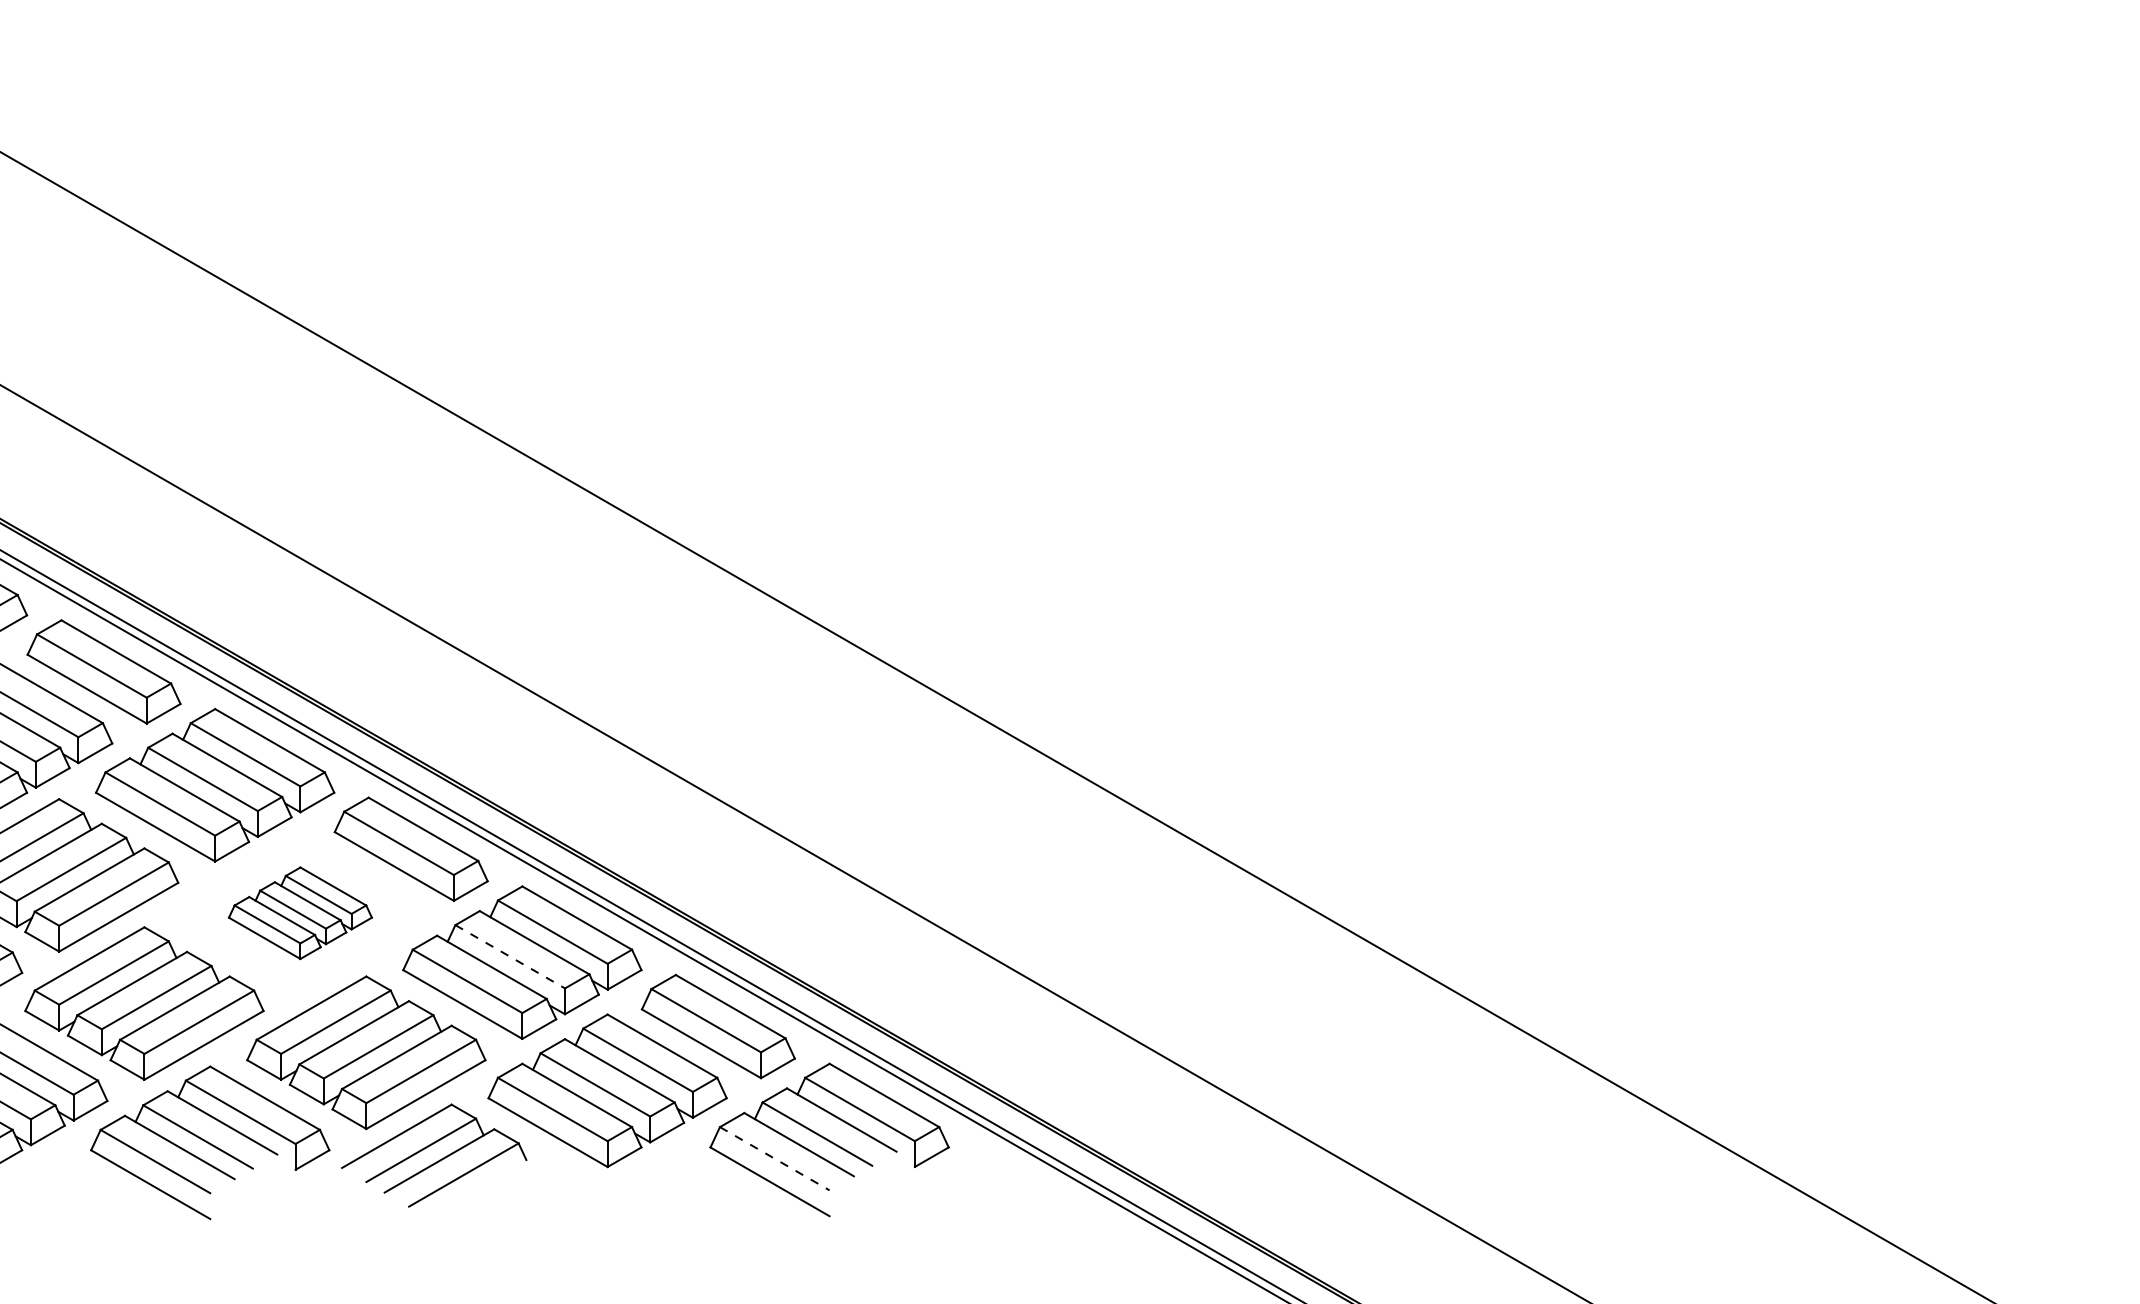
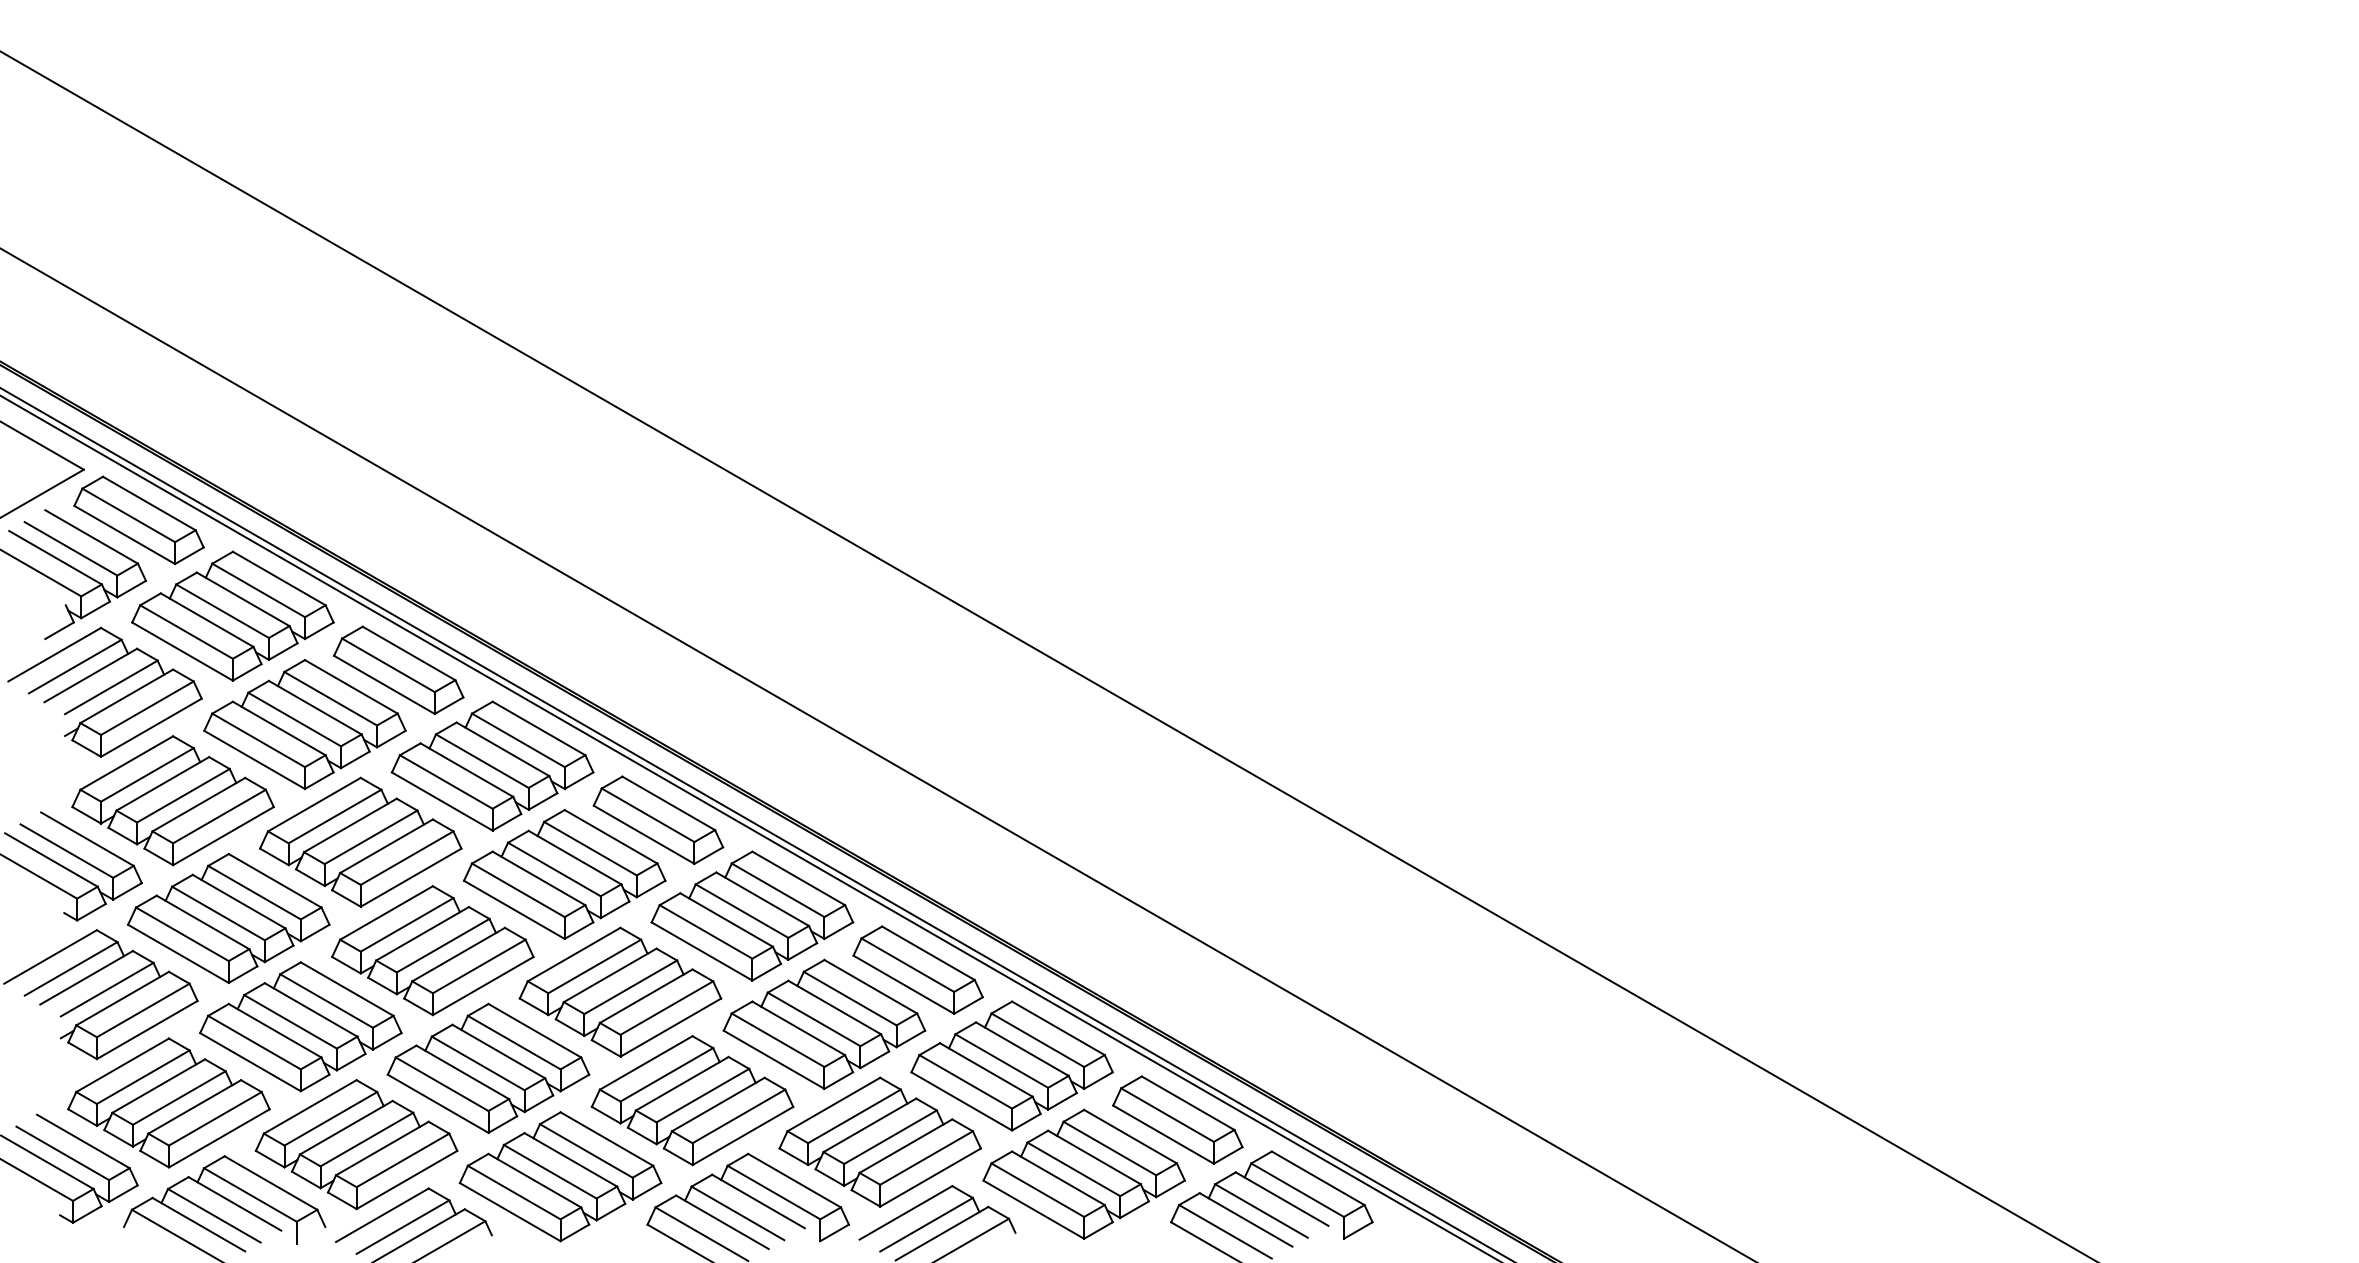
part: (300, 912) -> (824, 1023), size x1.67
line: (509, 957) -> (1001, 1061), dashed -> solid
line: (774, 1158) -> (1225, 1231), dashed -> solid

